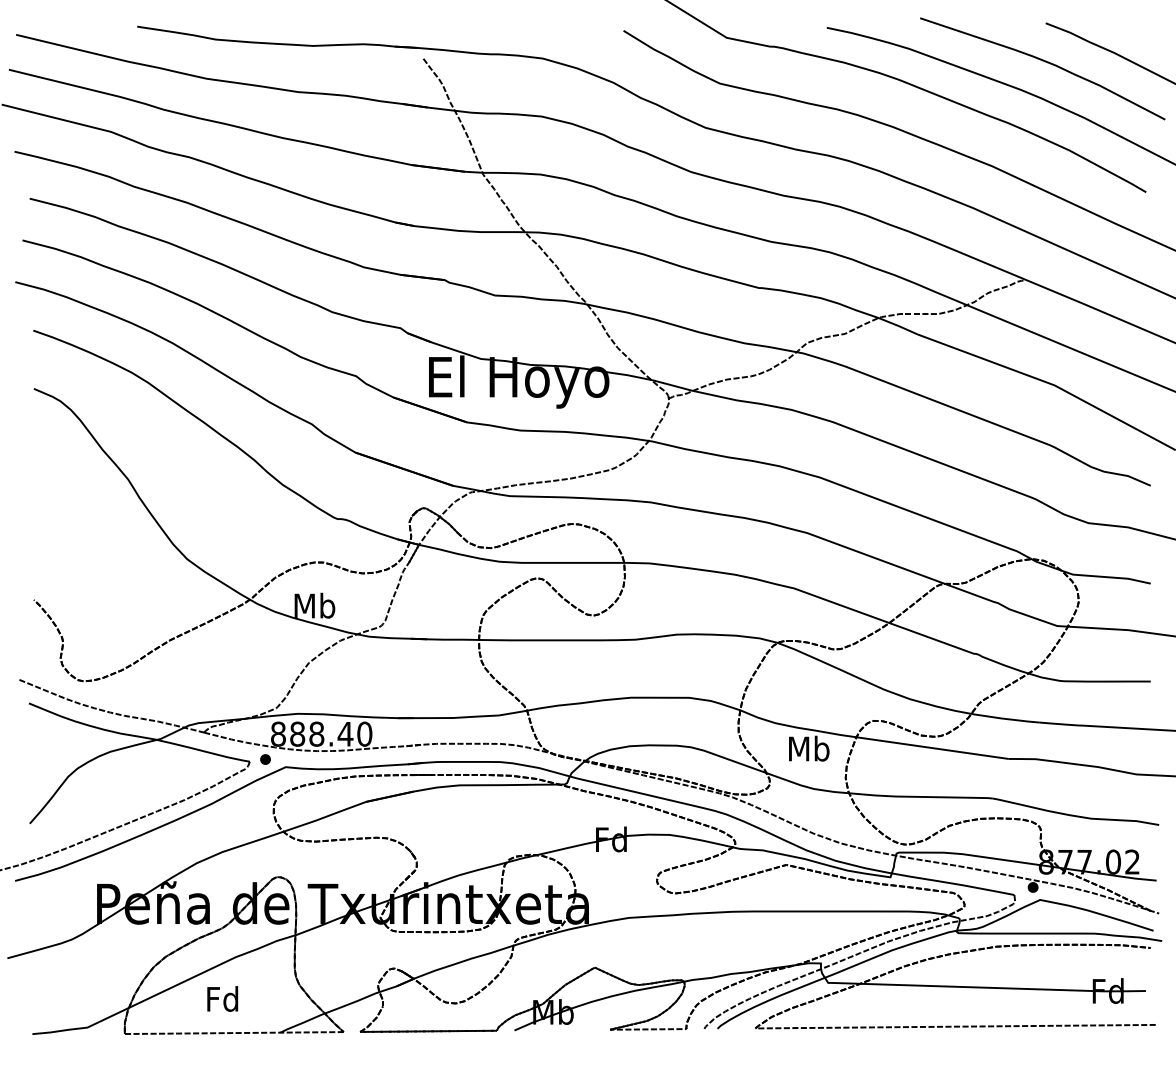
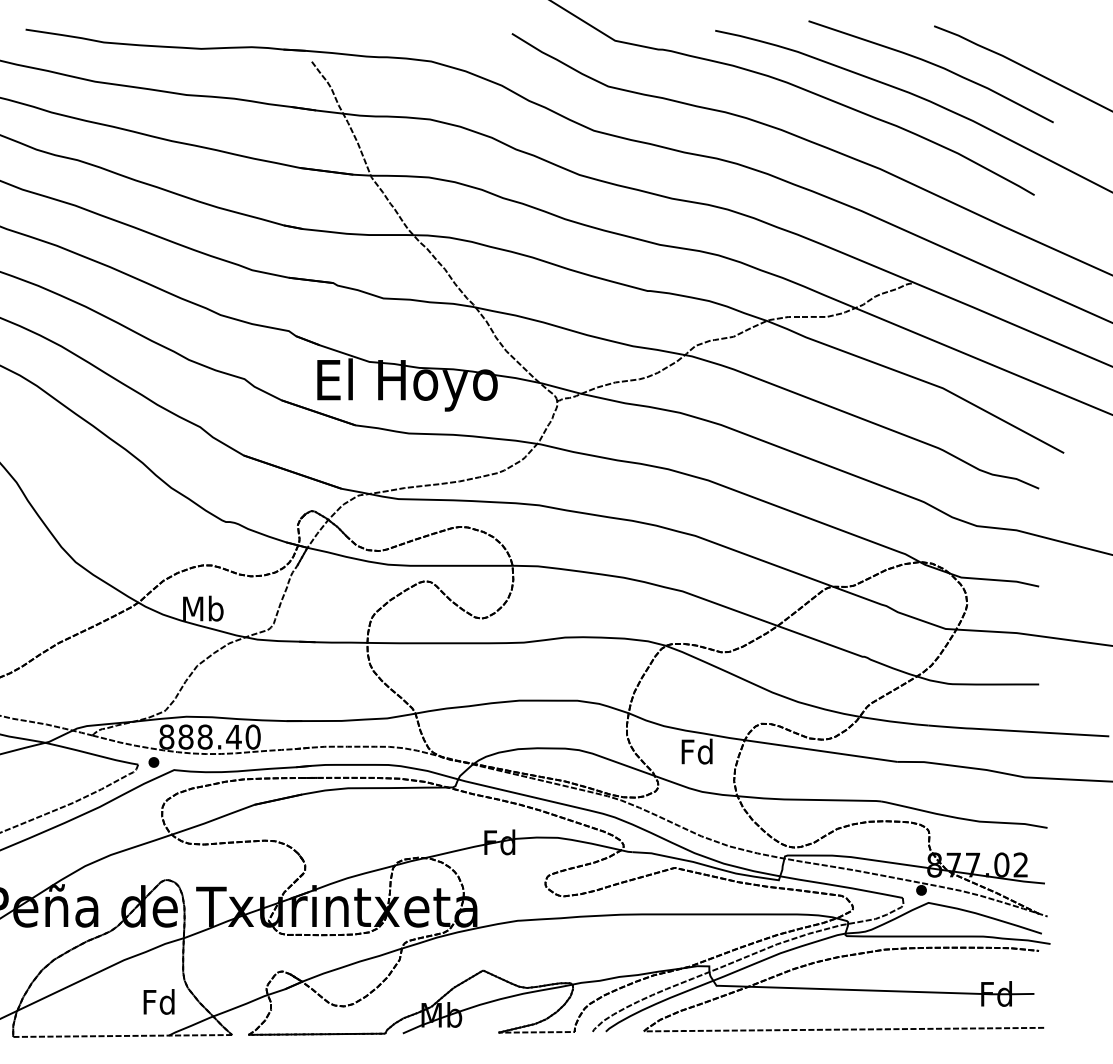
text: (809, 748) -> (697, 751), Mb -> Fd
text: (222, 998) -> (158, 1001), moved

